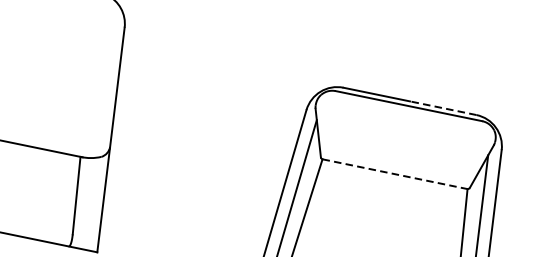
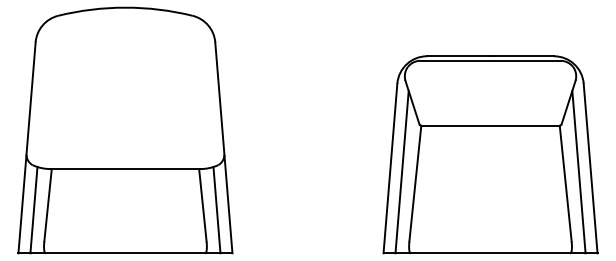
line: (443, 108) -> (522, 56), dashed -> solid
line: (396, 174) -> (491, 125), dashed -> solid
line: (89, 204) -> (216, 210), added

